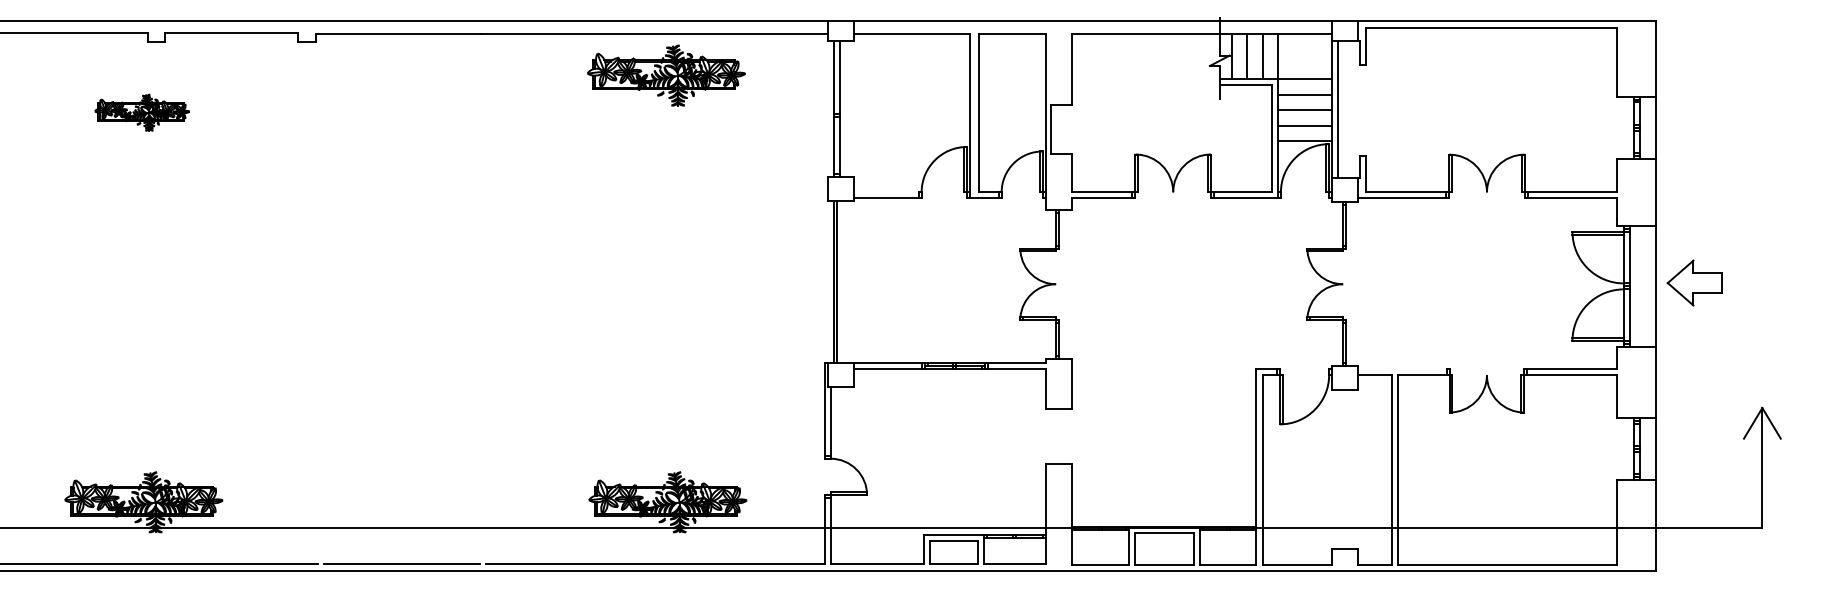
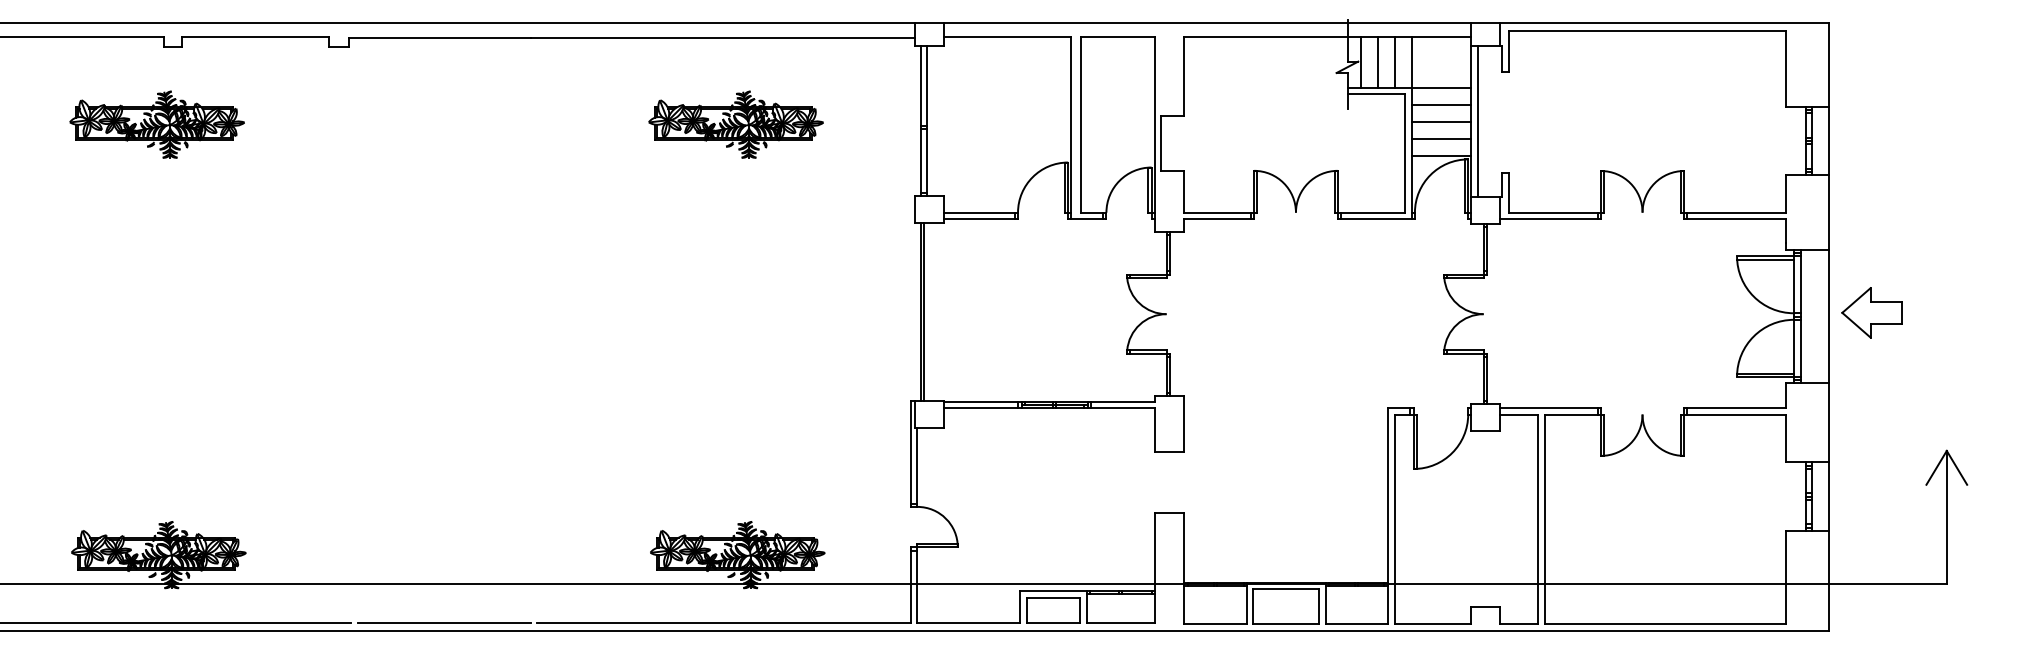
part: (665, 75) -> (735, 124), moved
part: (141, 112) -> (156, 124), size x1.67
line: (885, 192) -> (978, 212), added
line: (1401, 368) -> (1548, 407), added

